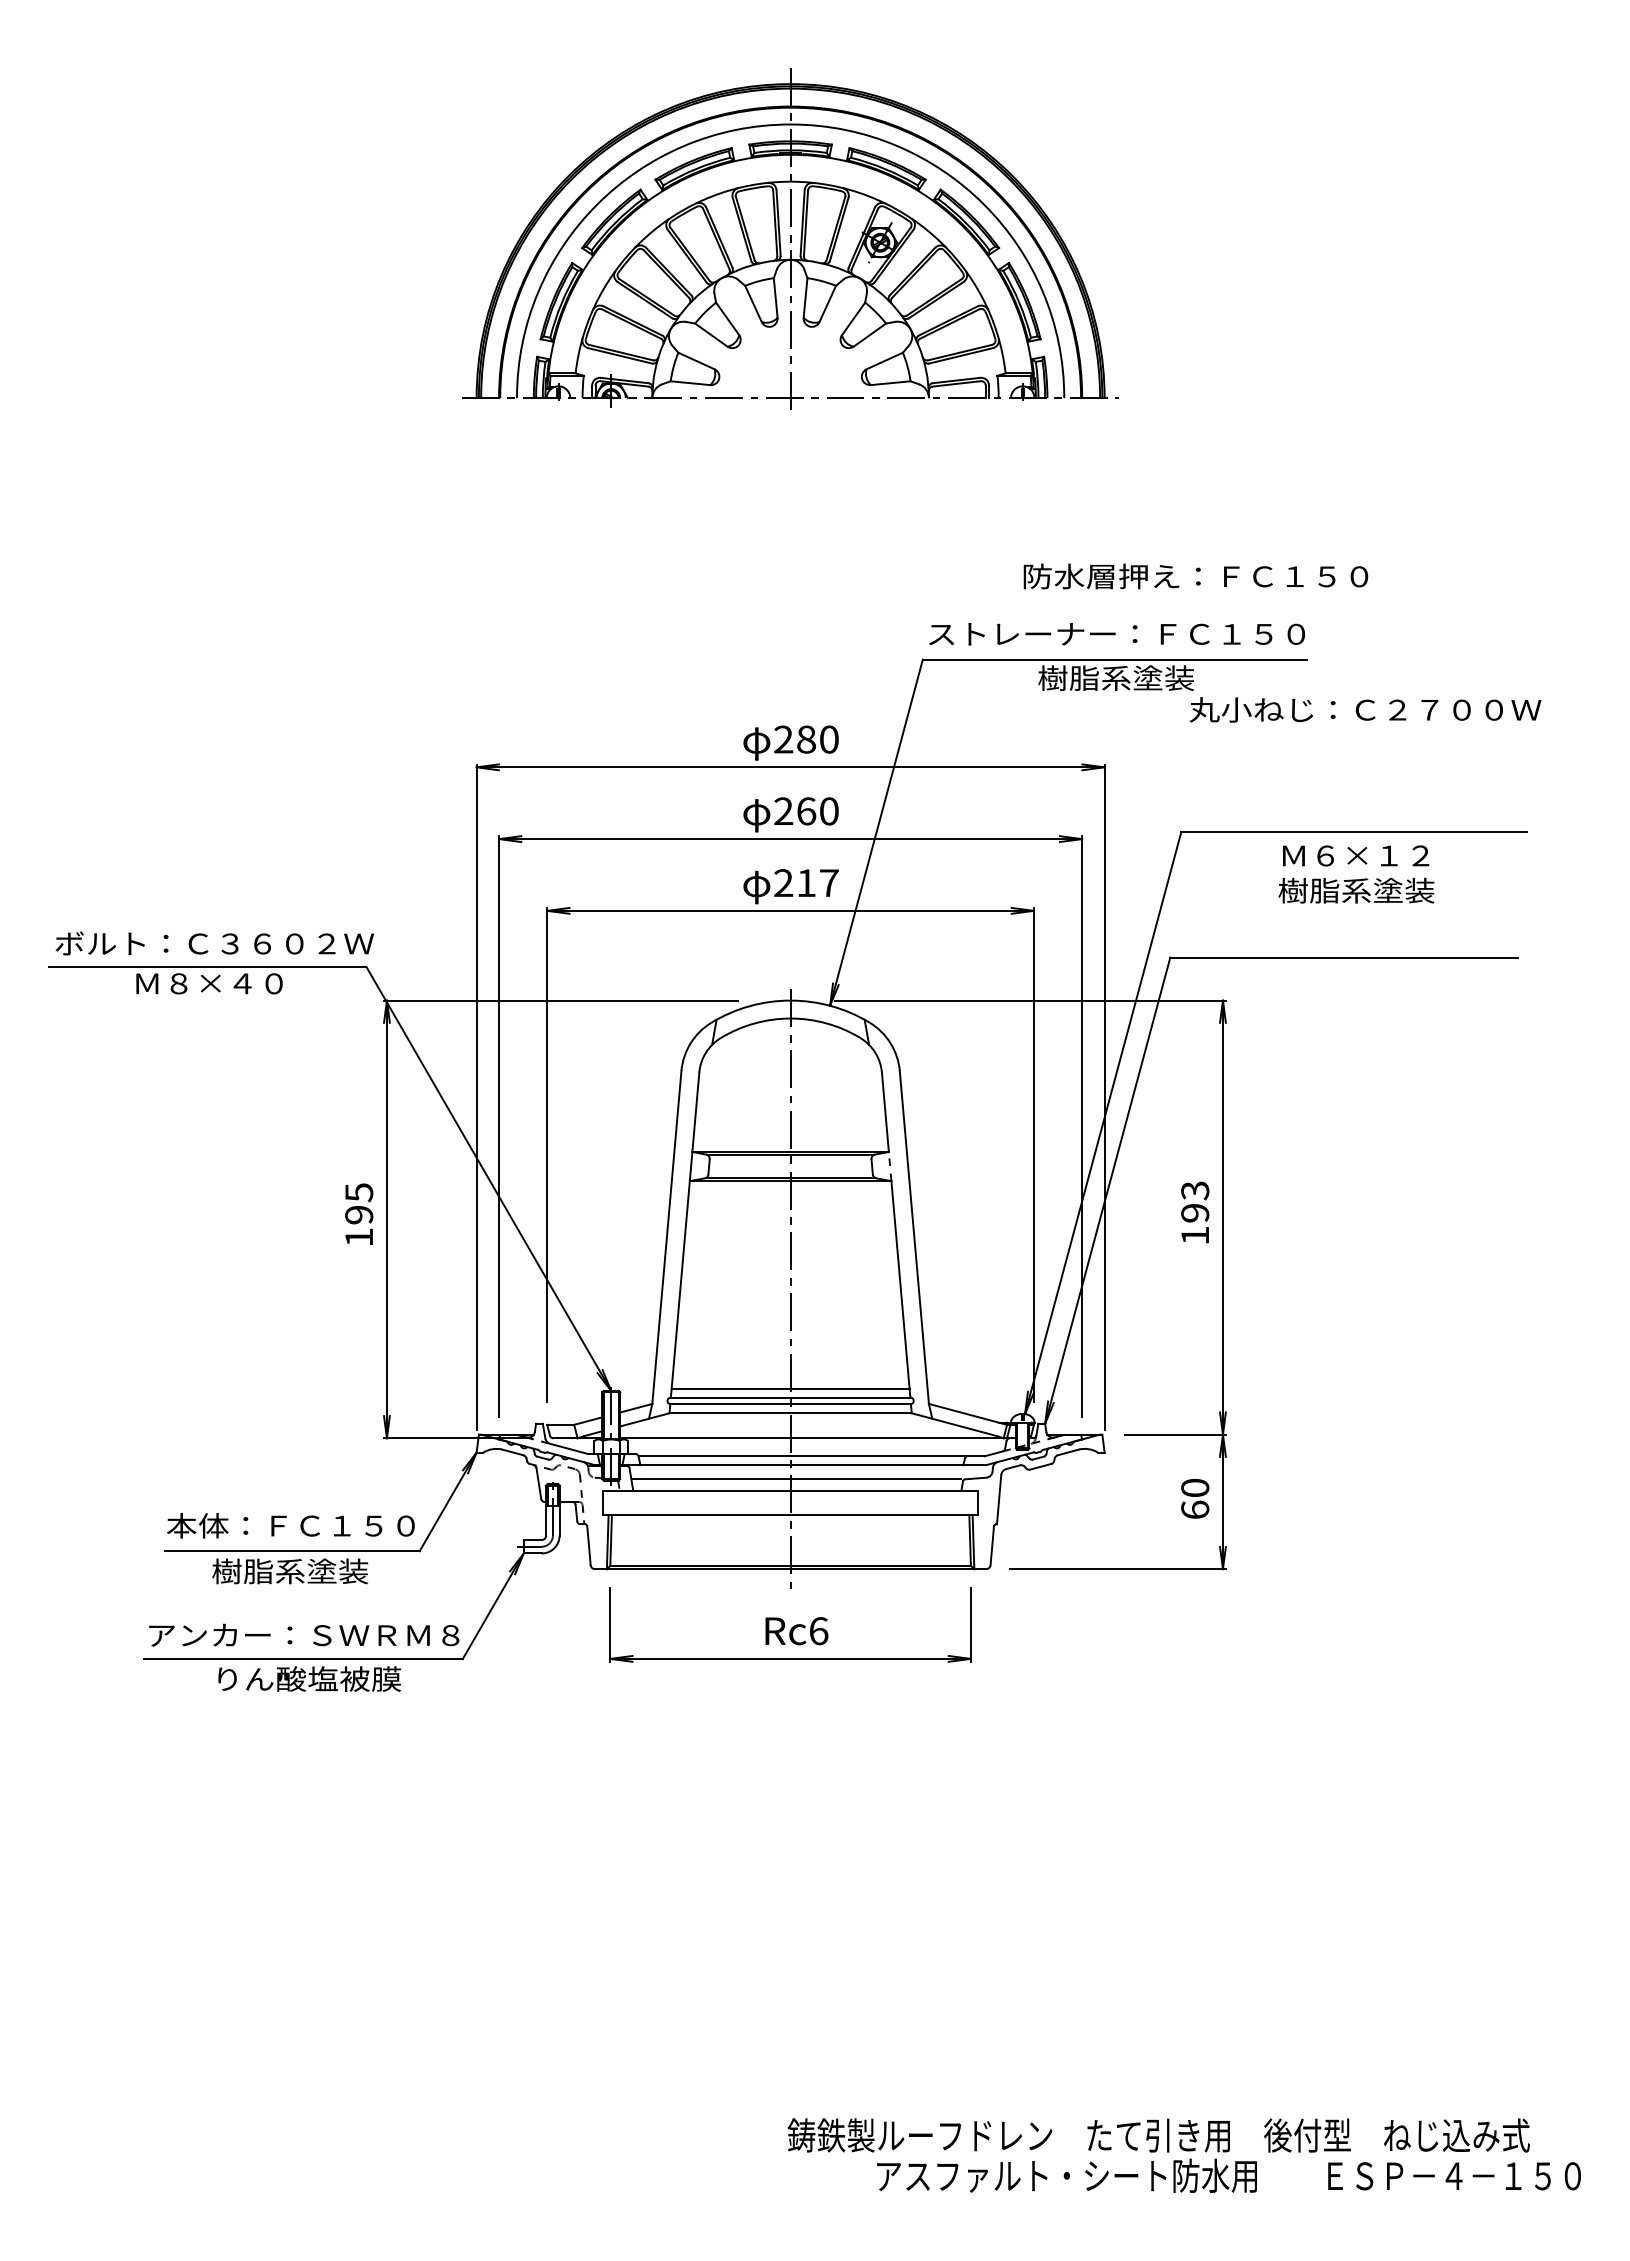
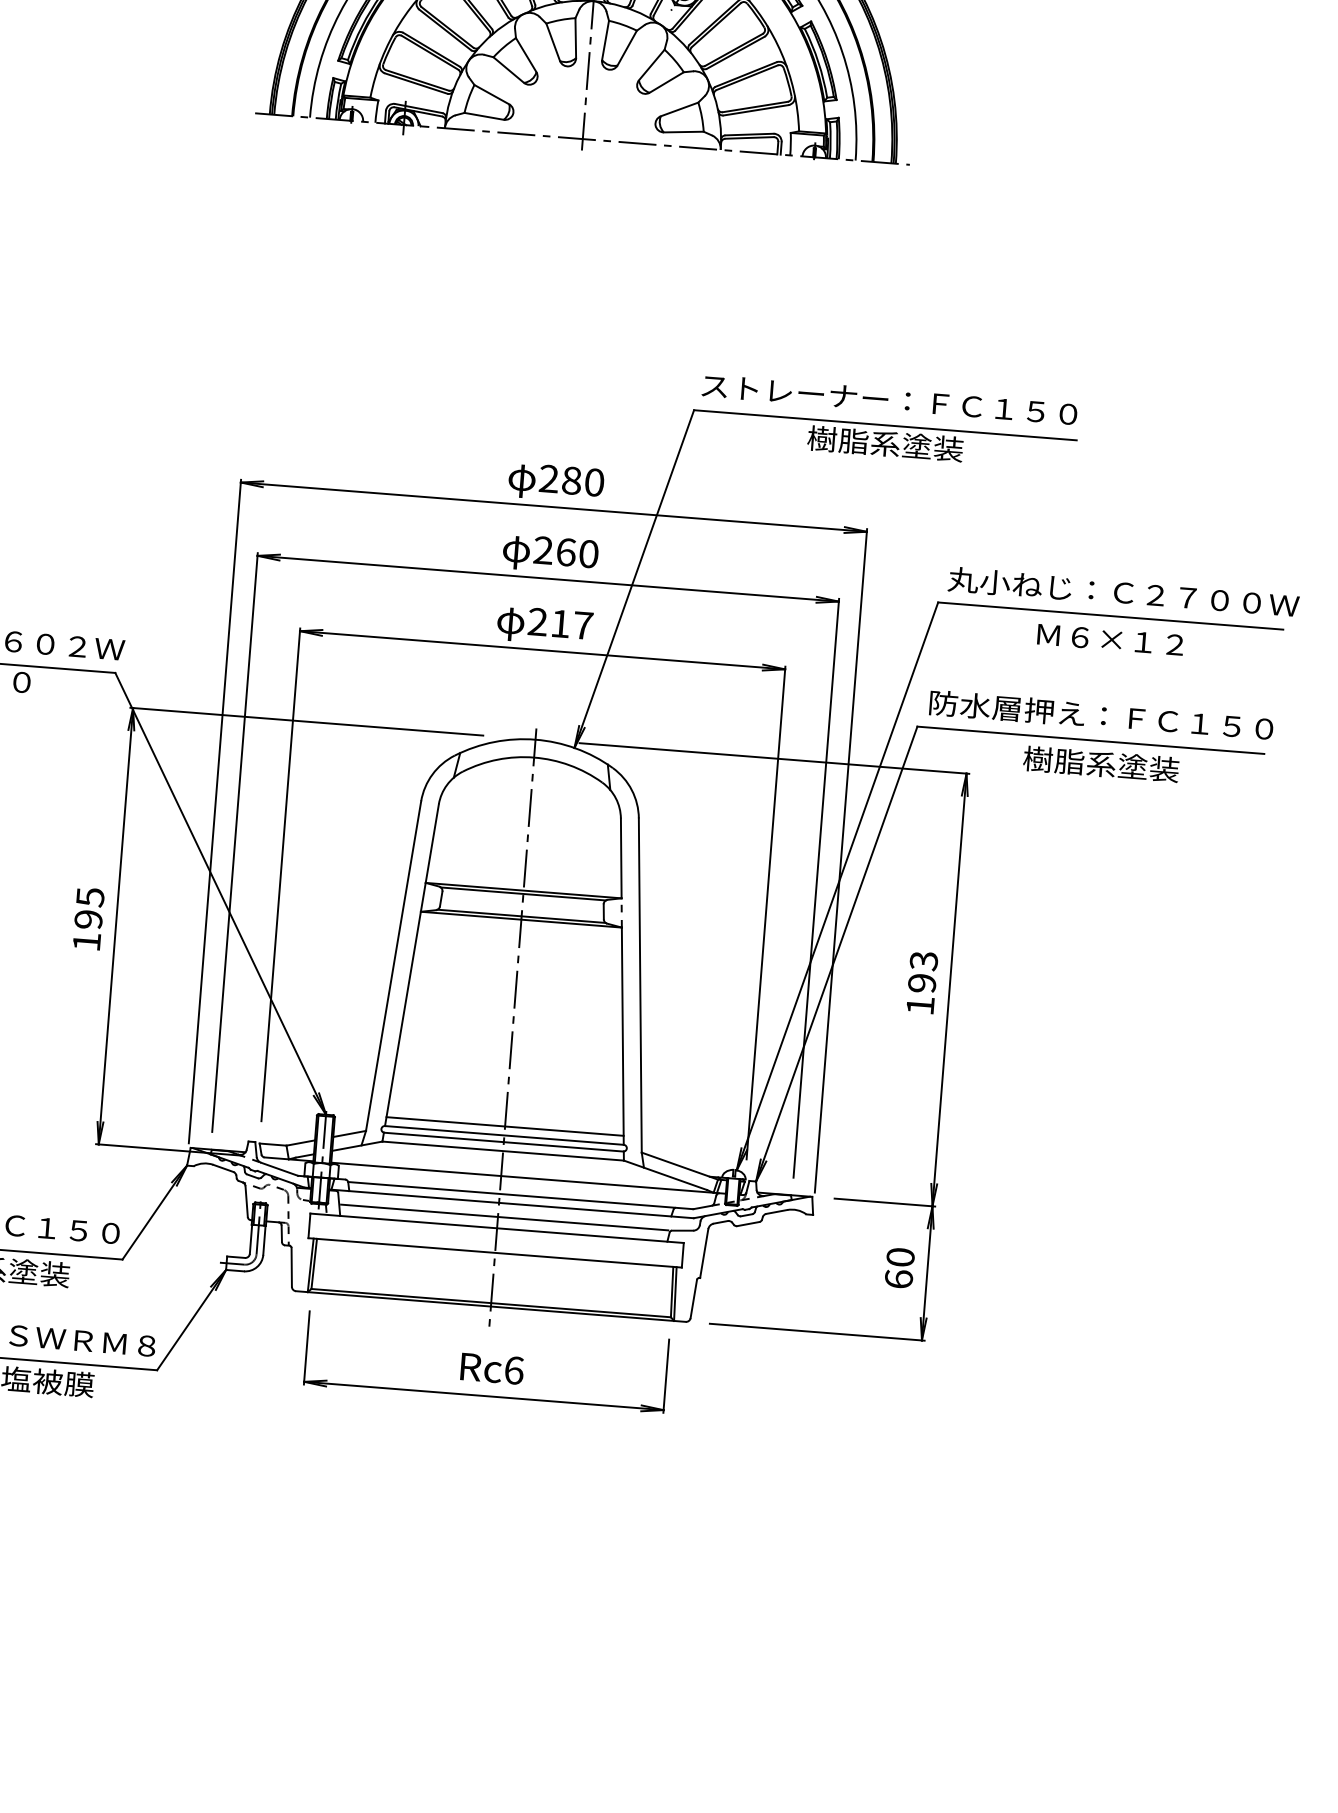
text: (1195, 576) -> (1101, 715), moved
text: (1365, 709) -> (1123, 592), moved
text: (1356, 890) -> (1101, 764), moved

